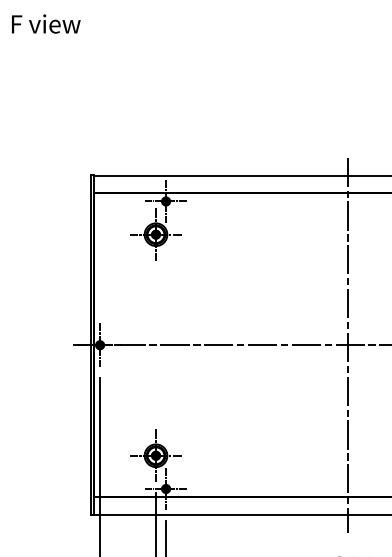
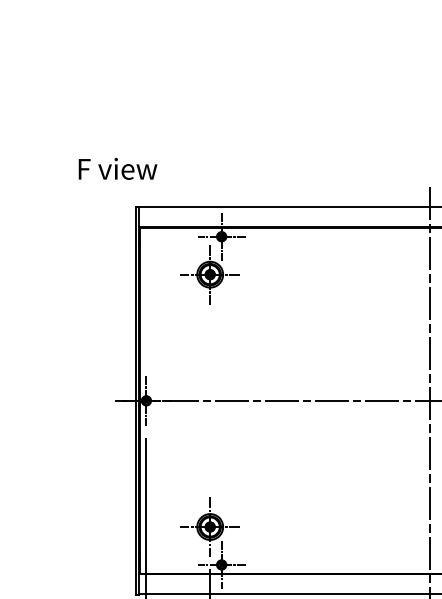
text: (46, 23) -> (118, 168), moved

